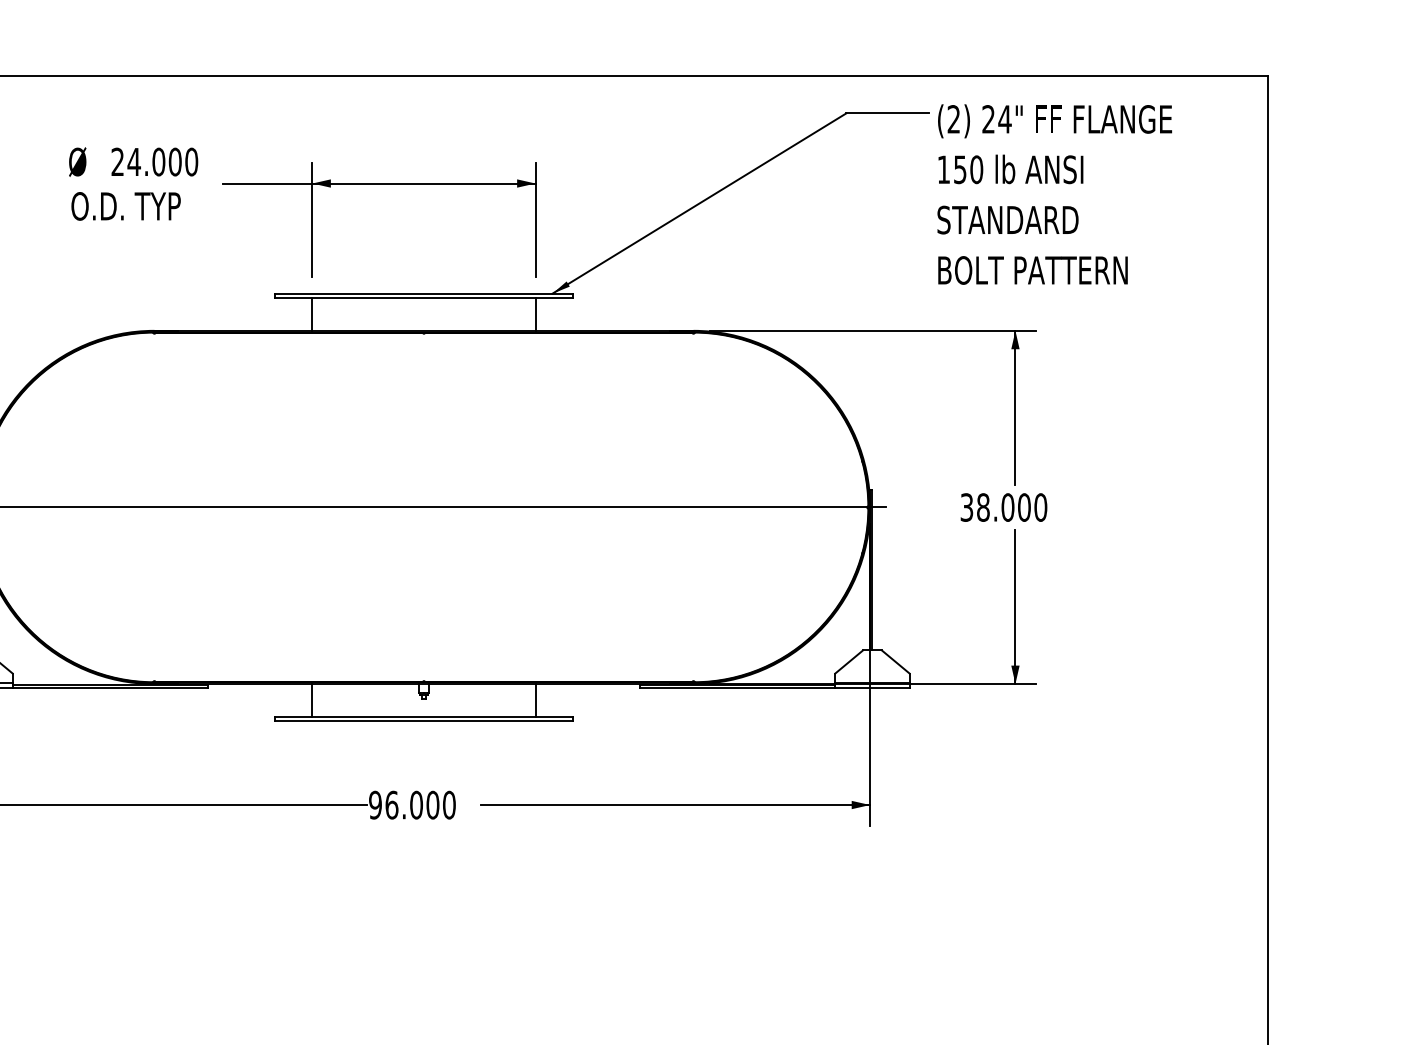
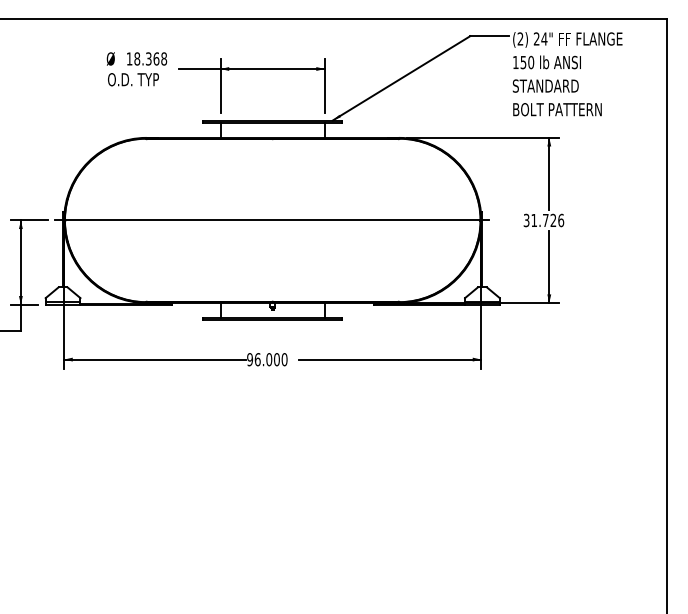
text: (153, 161) -> (146, 58), 24.000 -> 18.368
text: (1011, 507) -> (547, 220), 38.000 -> 31.726

